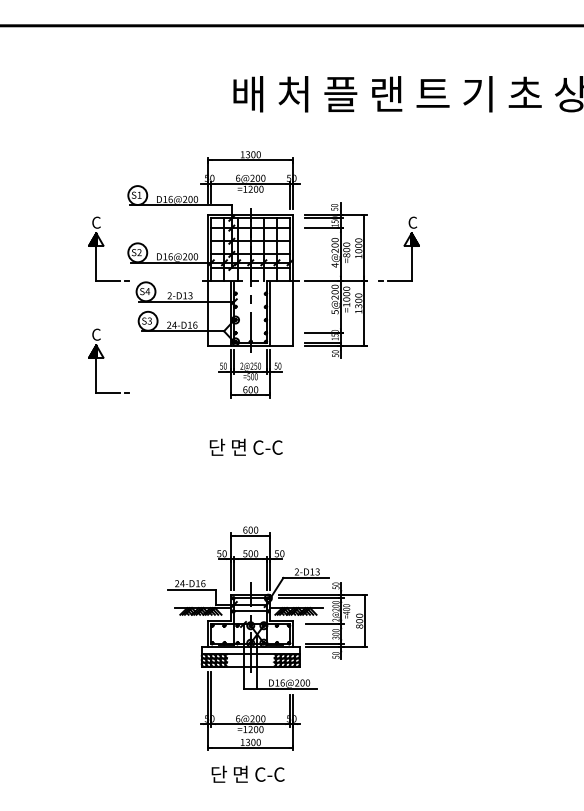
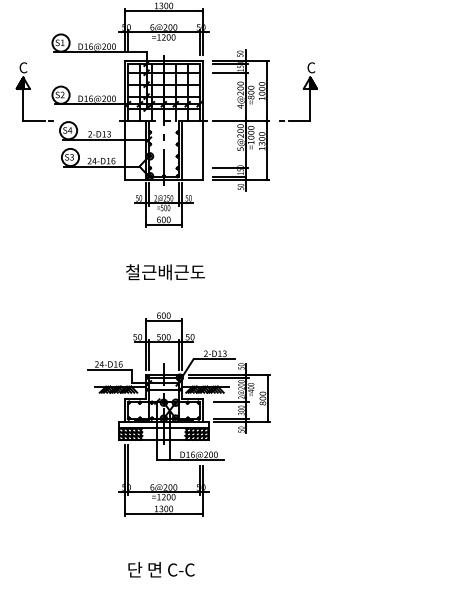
part: (108, 360) -> (34, 193), removed
text: (252, 447) -> (165, 272), 단 면 C-C -> 철근배근도
part: (267, 638) -> (179, 414), moved

